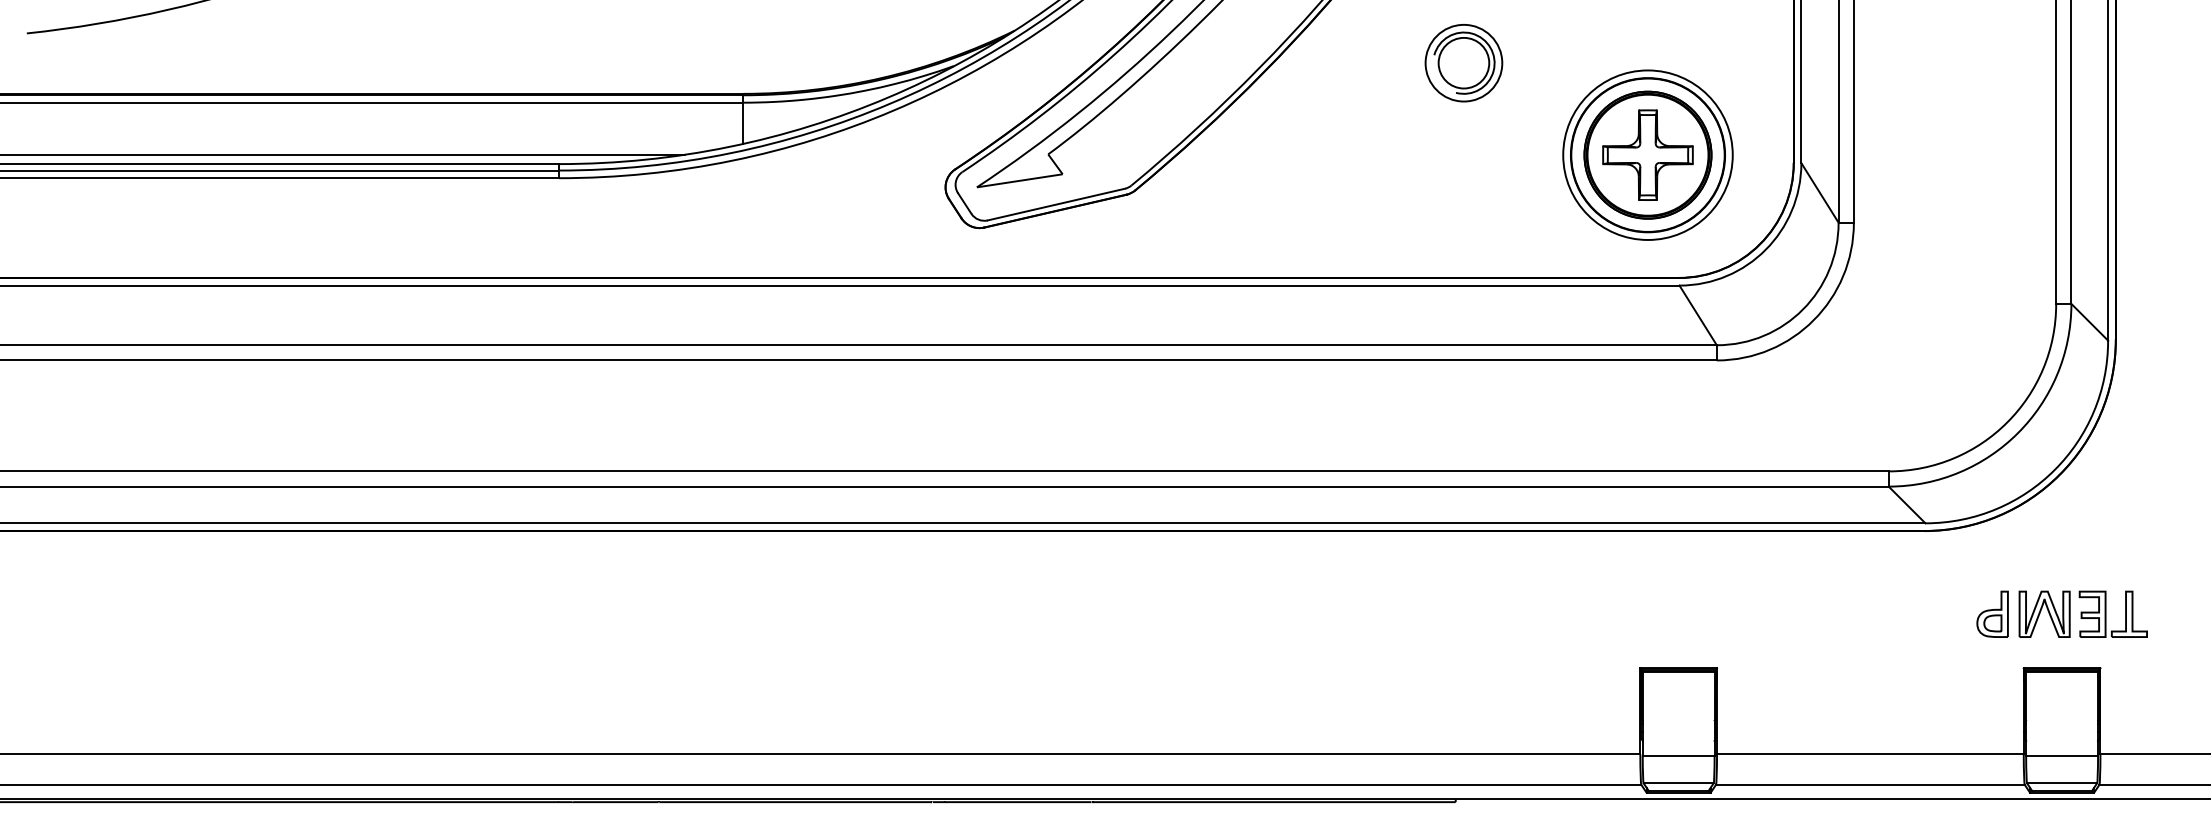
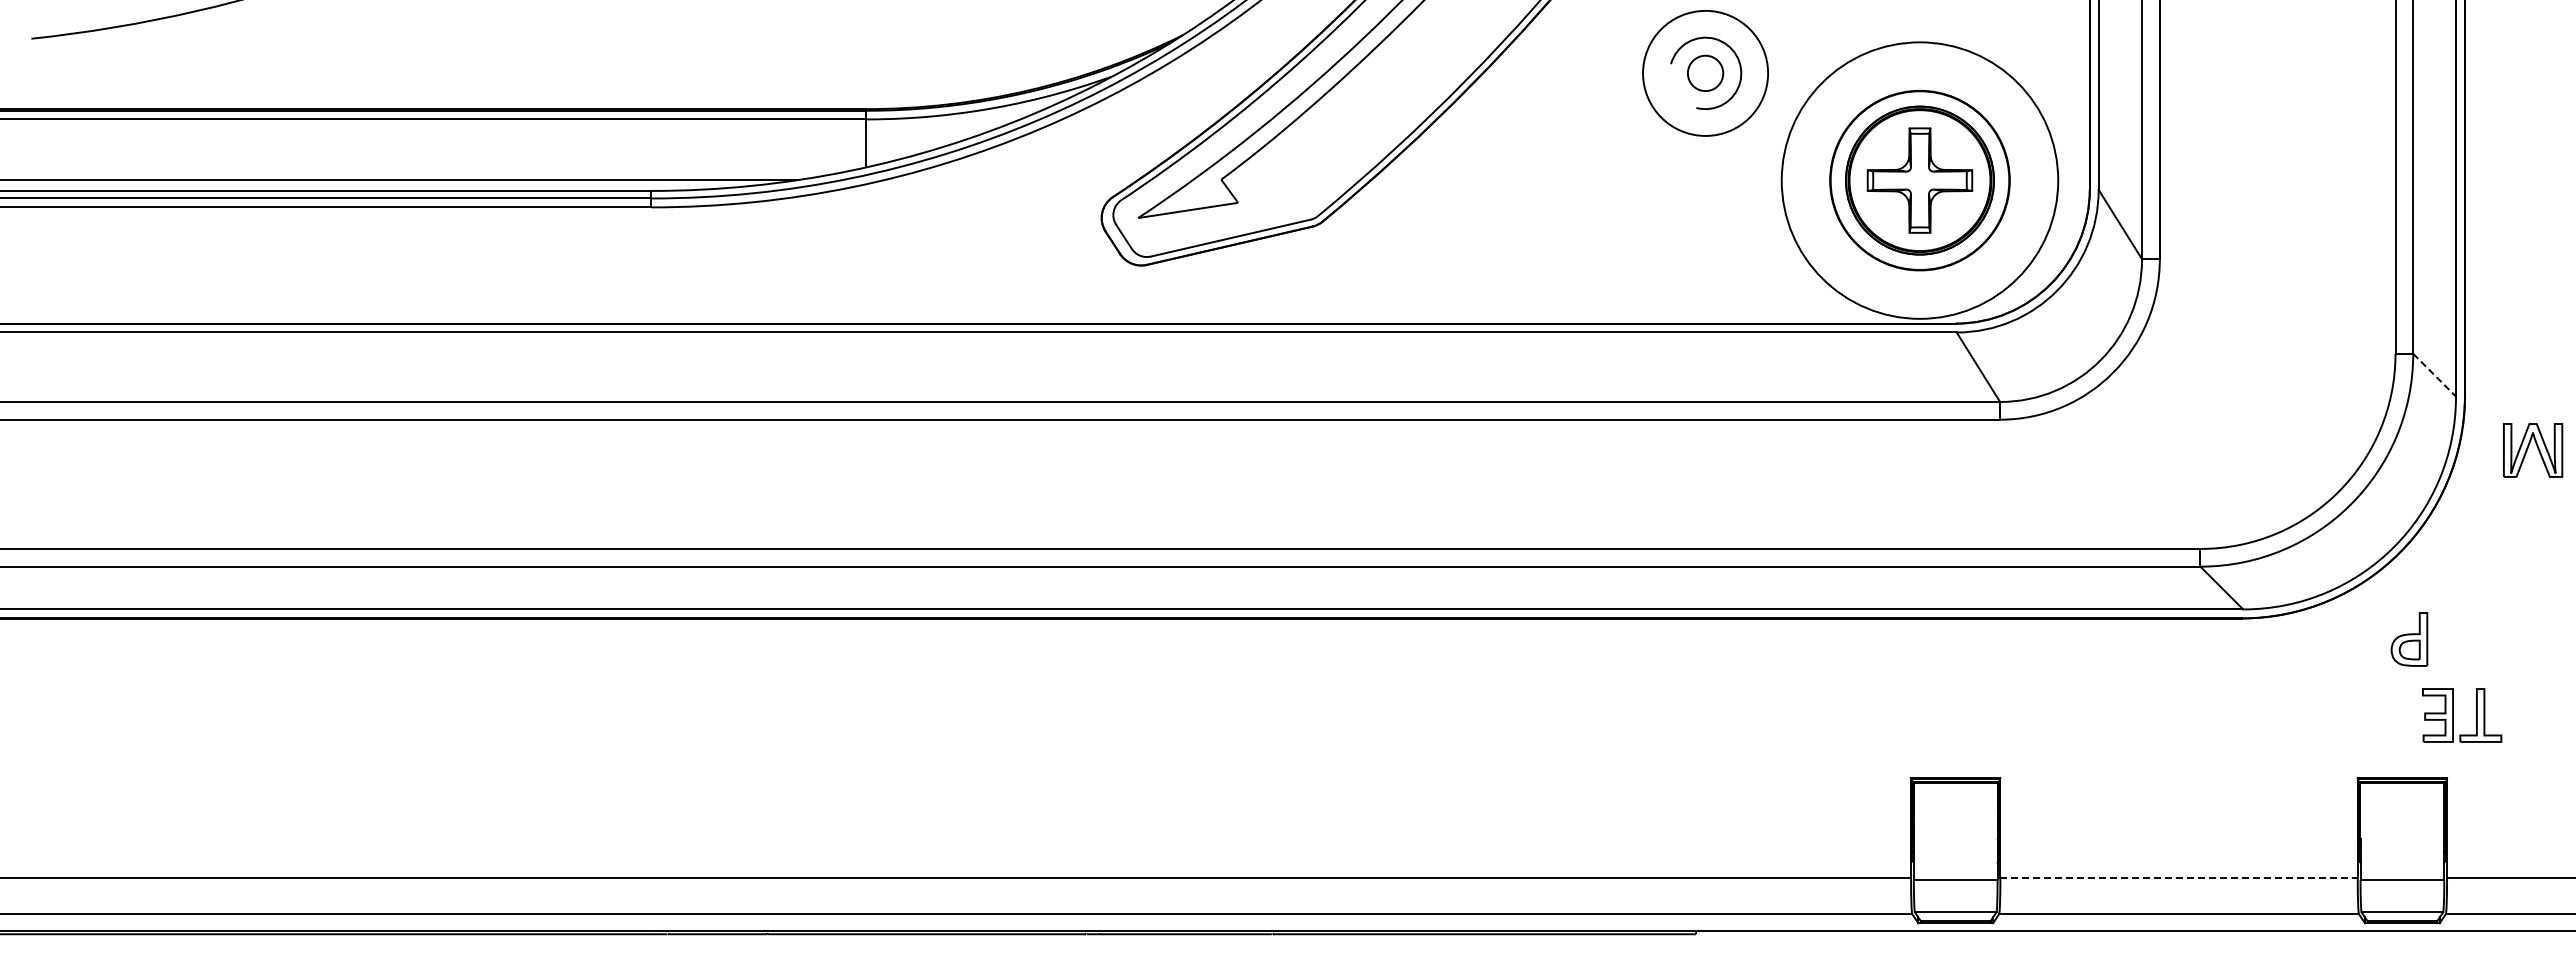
circle: (1463, 62) -> (1705, 72), size x0.6
circle: (1463, 63) -> (1705, 73), size x1.4
circle: (1647, 155) -> (1919, 180), size x1.4
line: (2089, 322) -> (2434, 375), solid -> dashed
part: (1992, 614) -> (2409, 639), moved
part: (2045, 614) -> (2533, 450), moved
line: (1870, 754) -> (2179, 878), solid -> dashed

